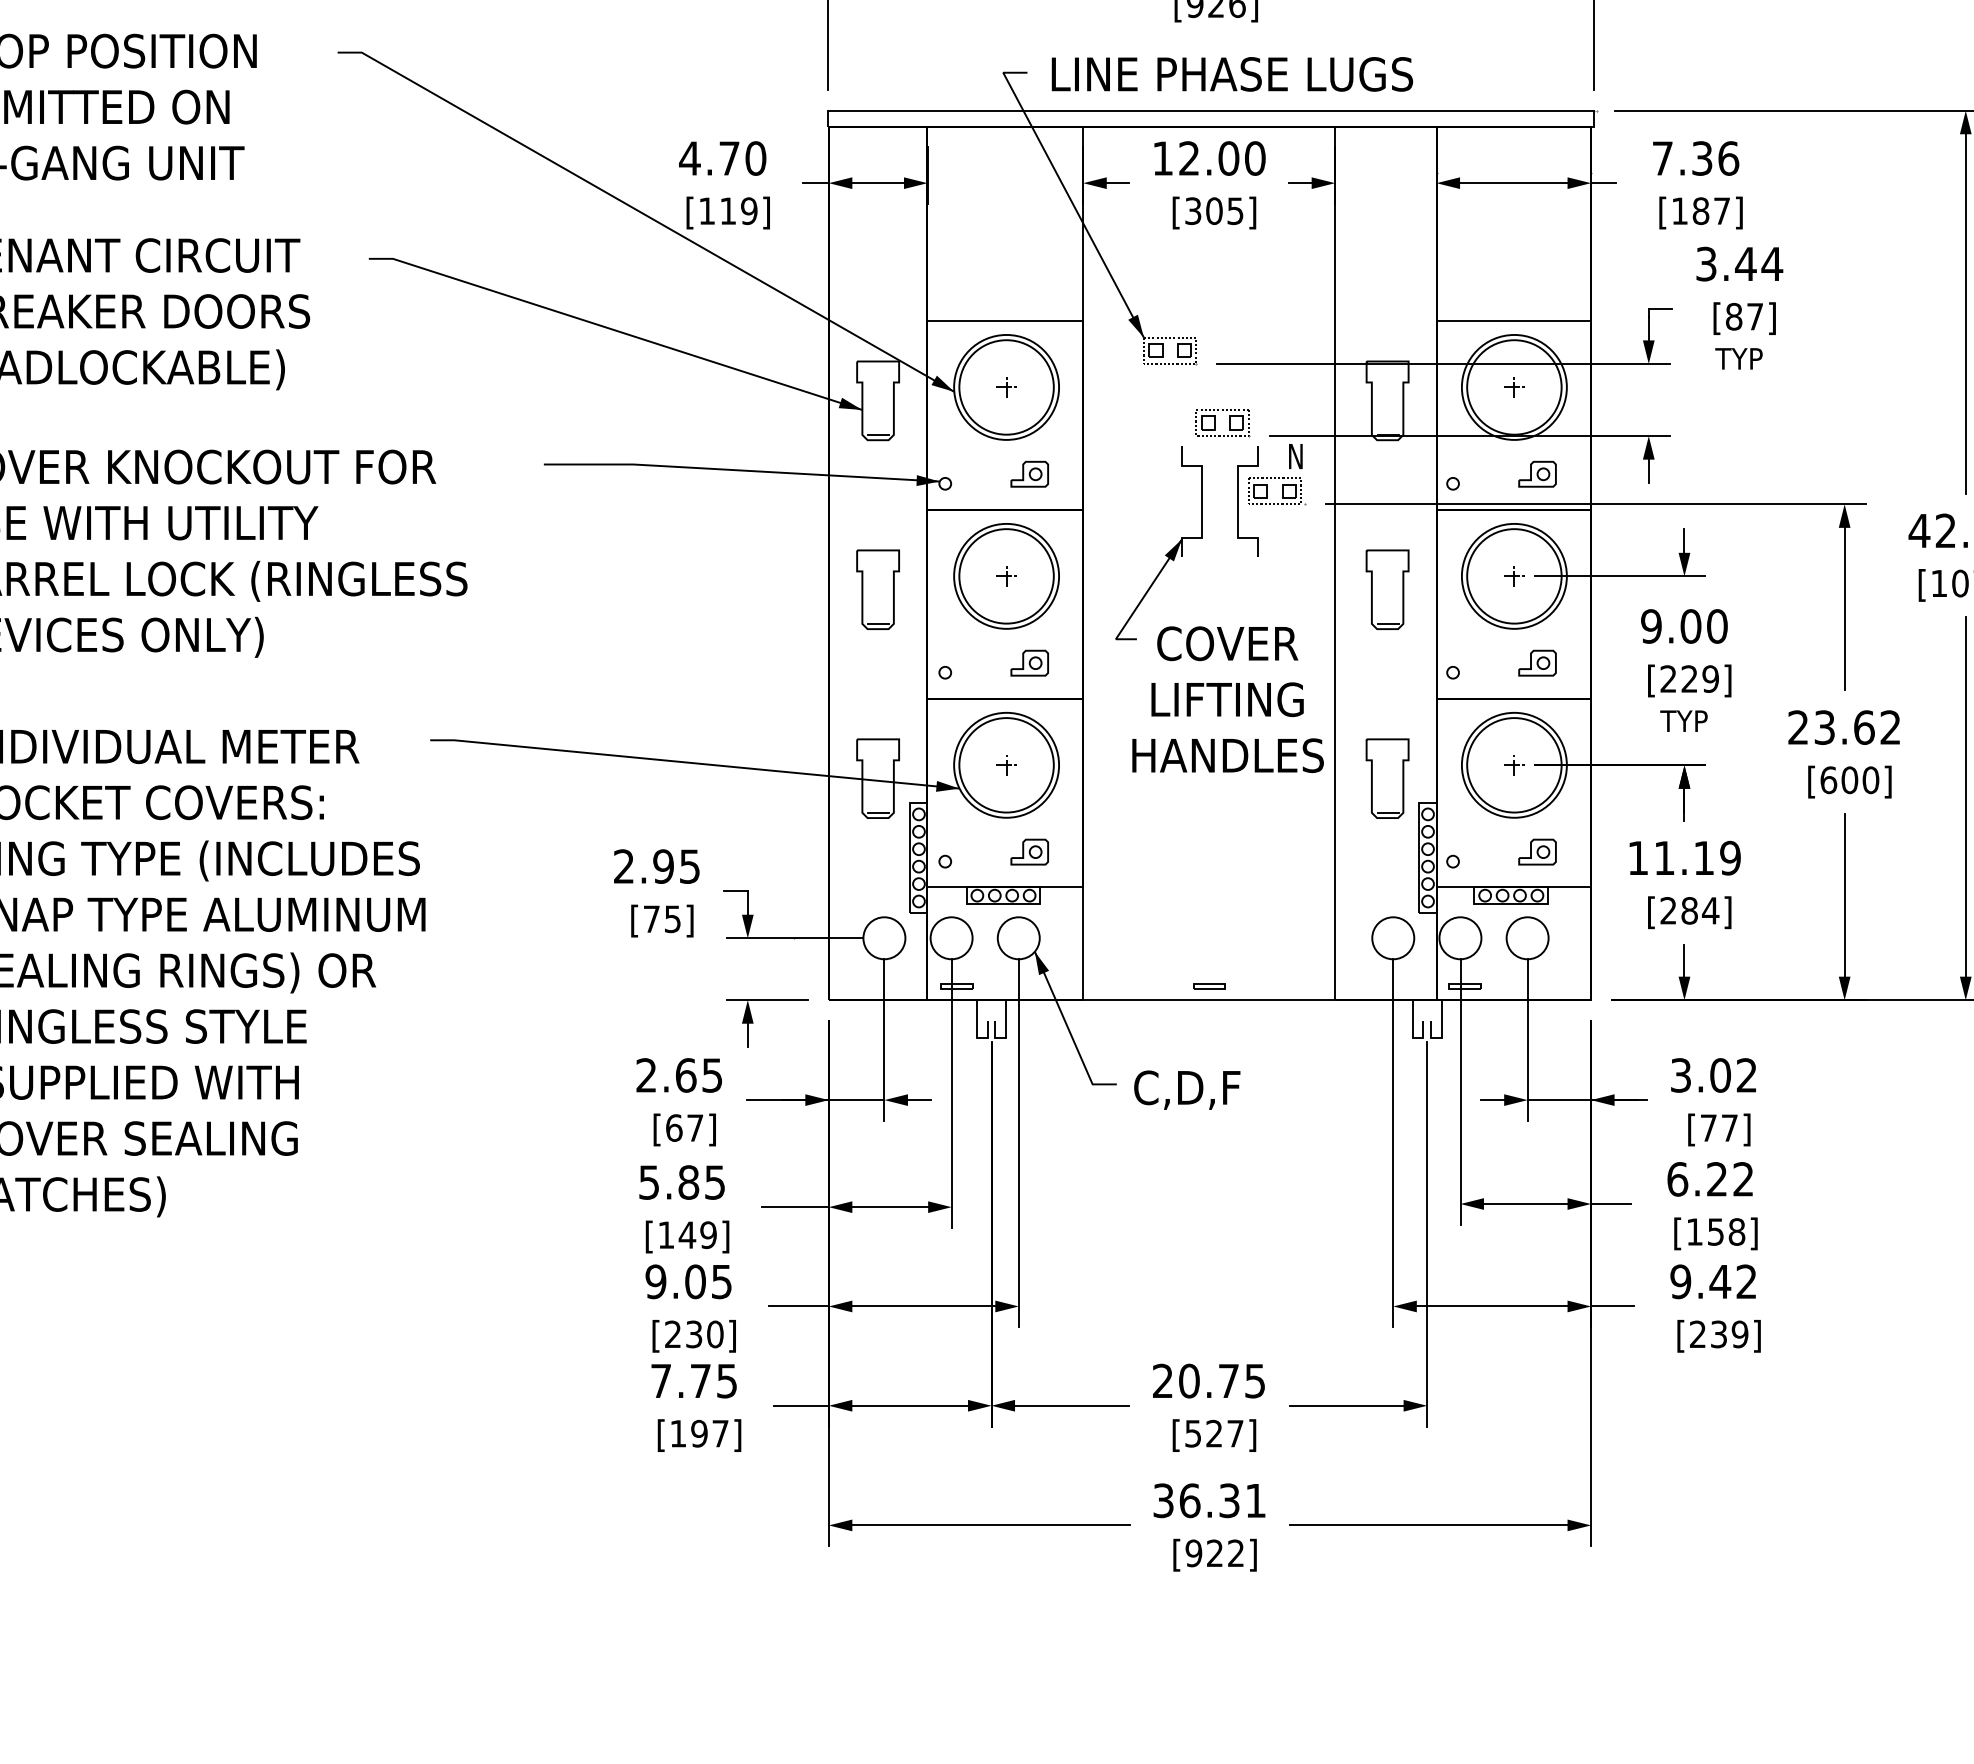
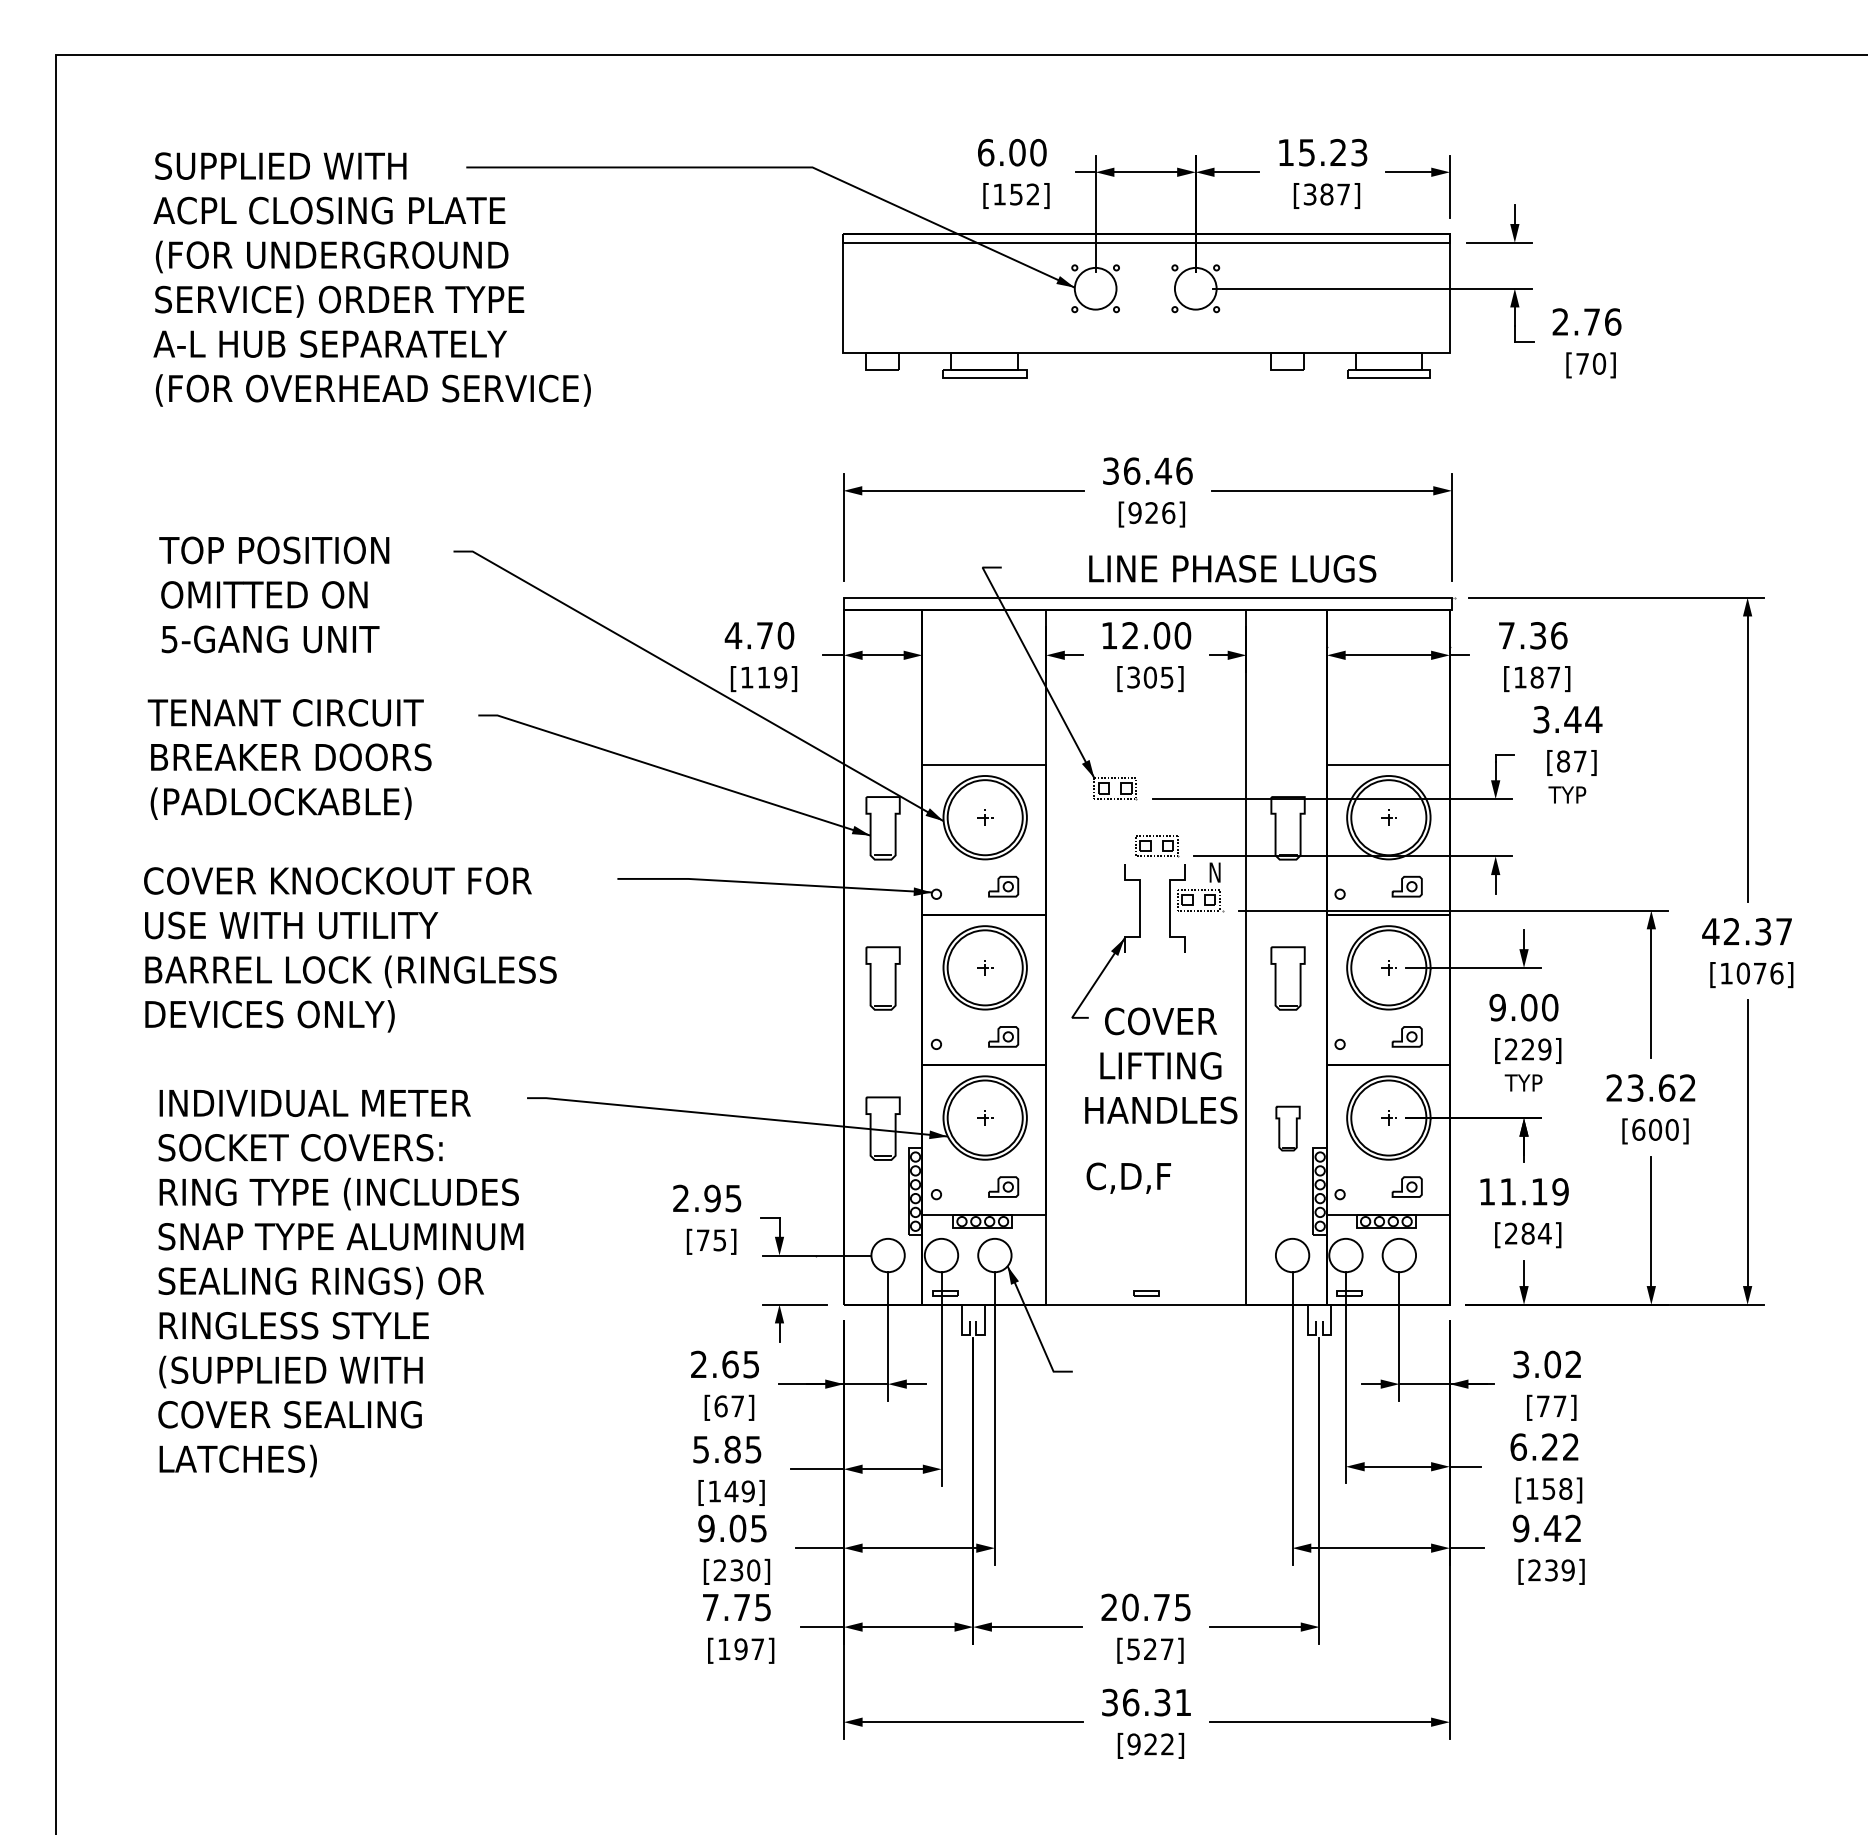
text: (1232, 73) -> (1232, 568), moved
part: (1386, 778) -> (1287, 1128), size x0.7
text: (1186, 1089) -> (1128, 1177), moved

